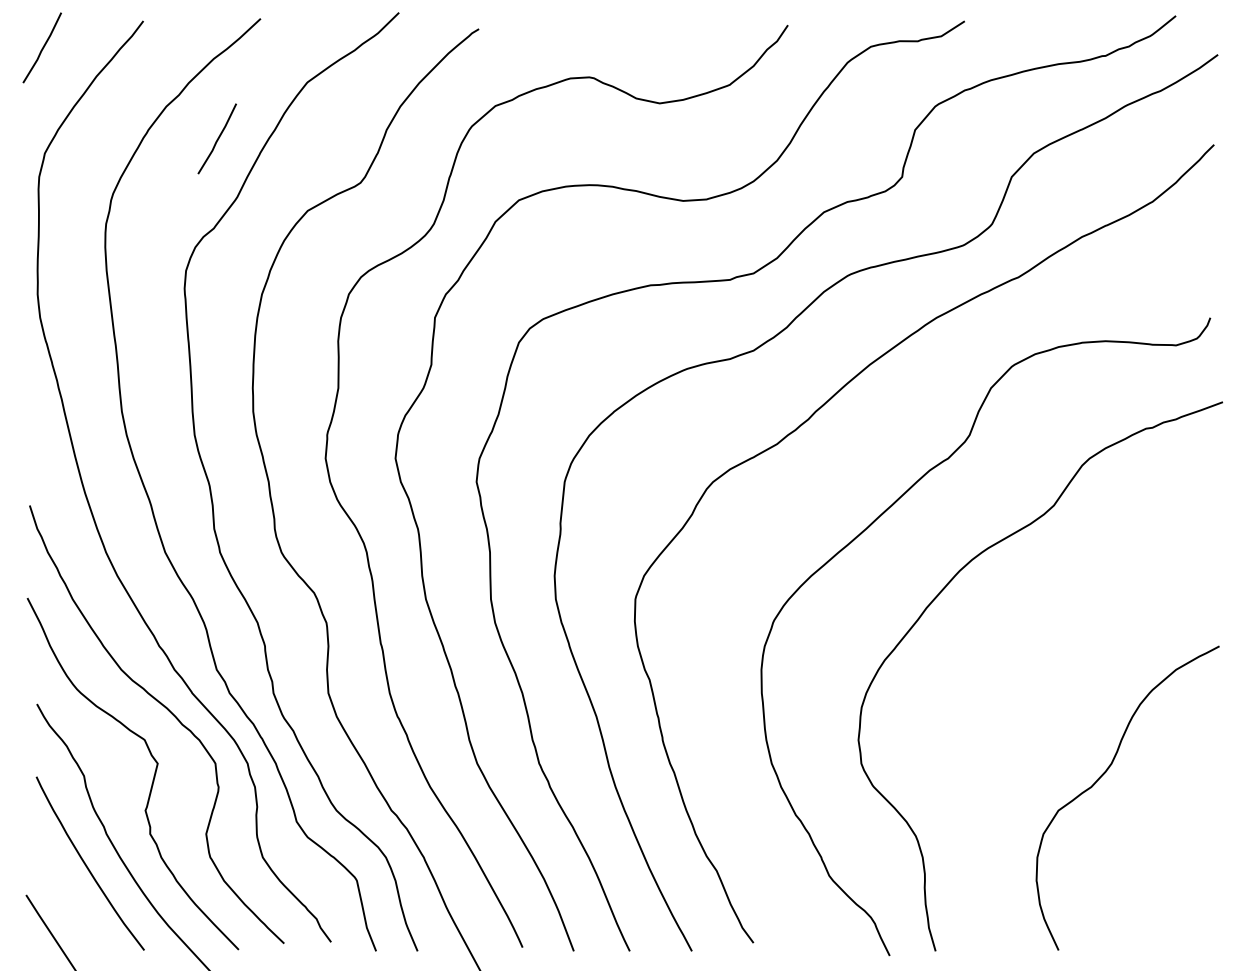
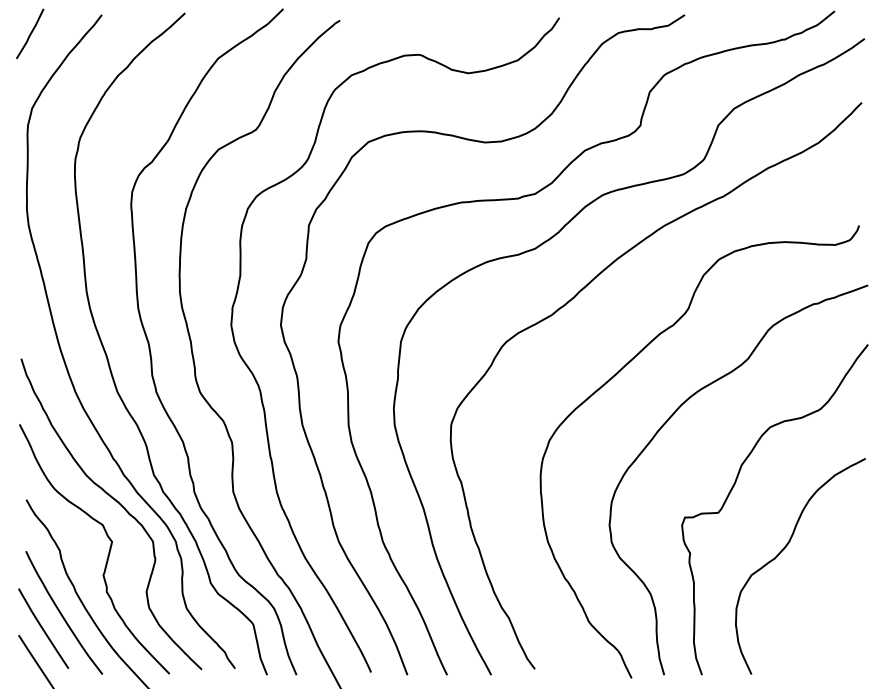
line: (217, 138) -> (154, 98), removed
curve: (1032, 688) -> (733, 488), added
line: (60, 885) -> (43, 628), added

